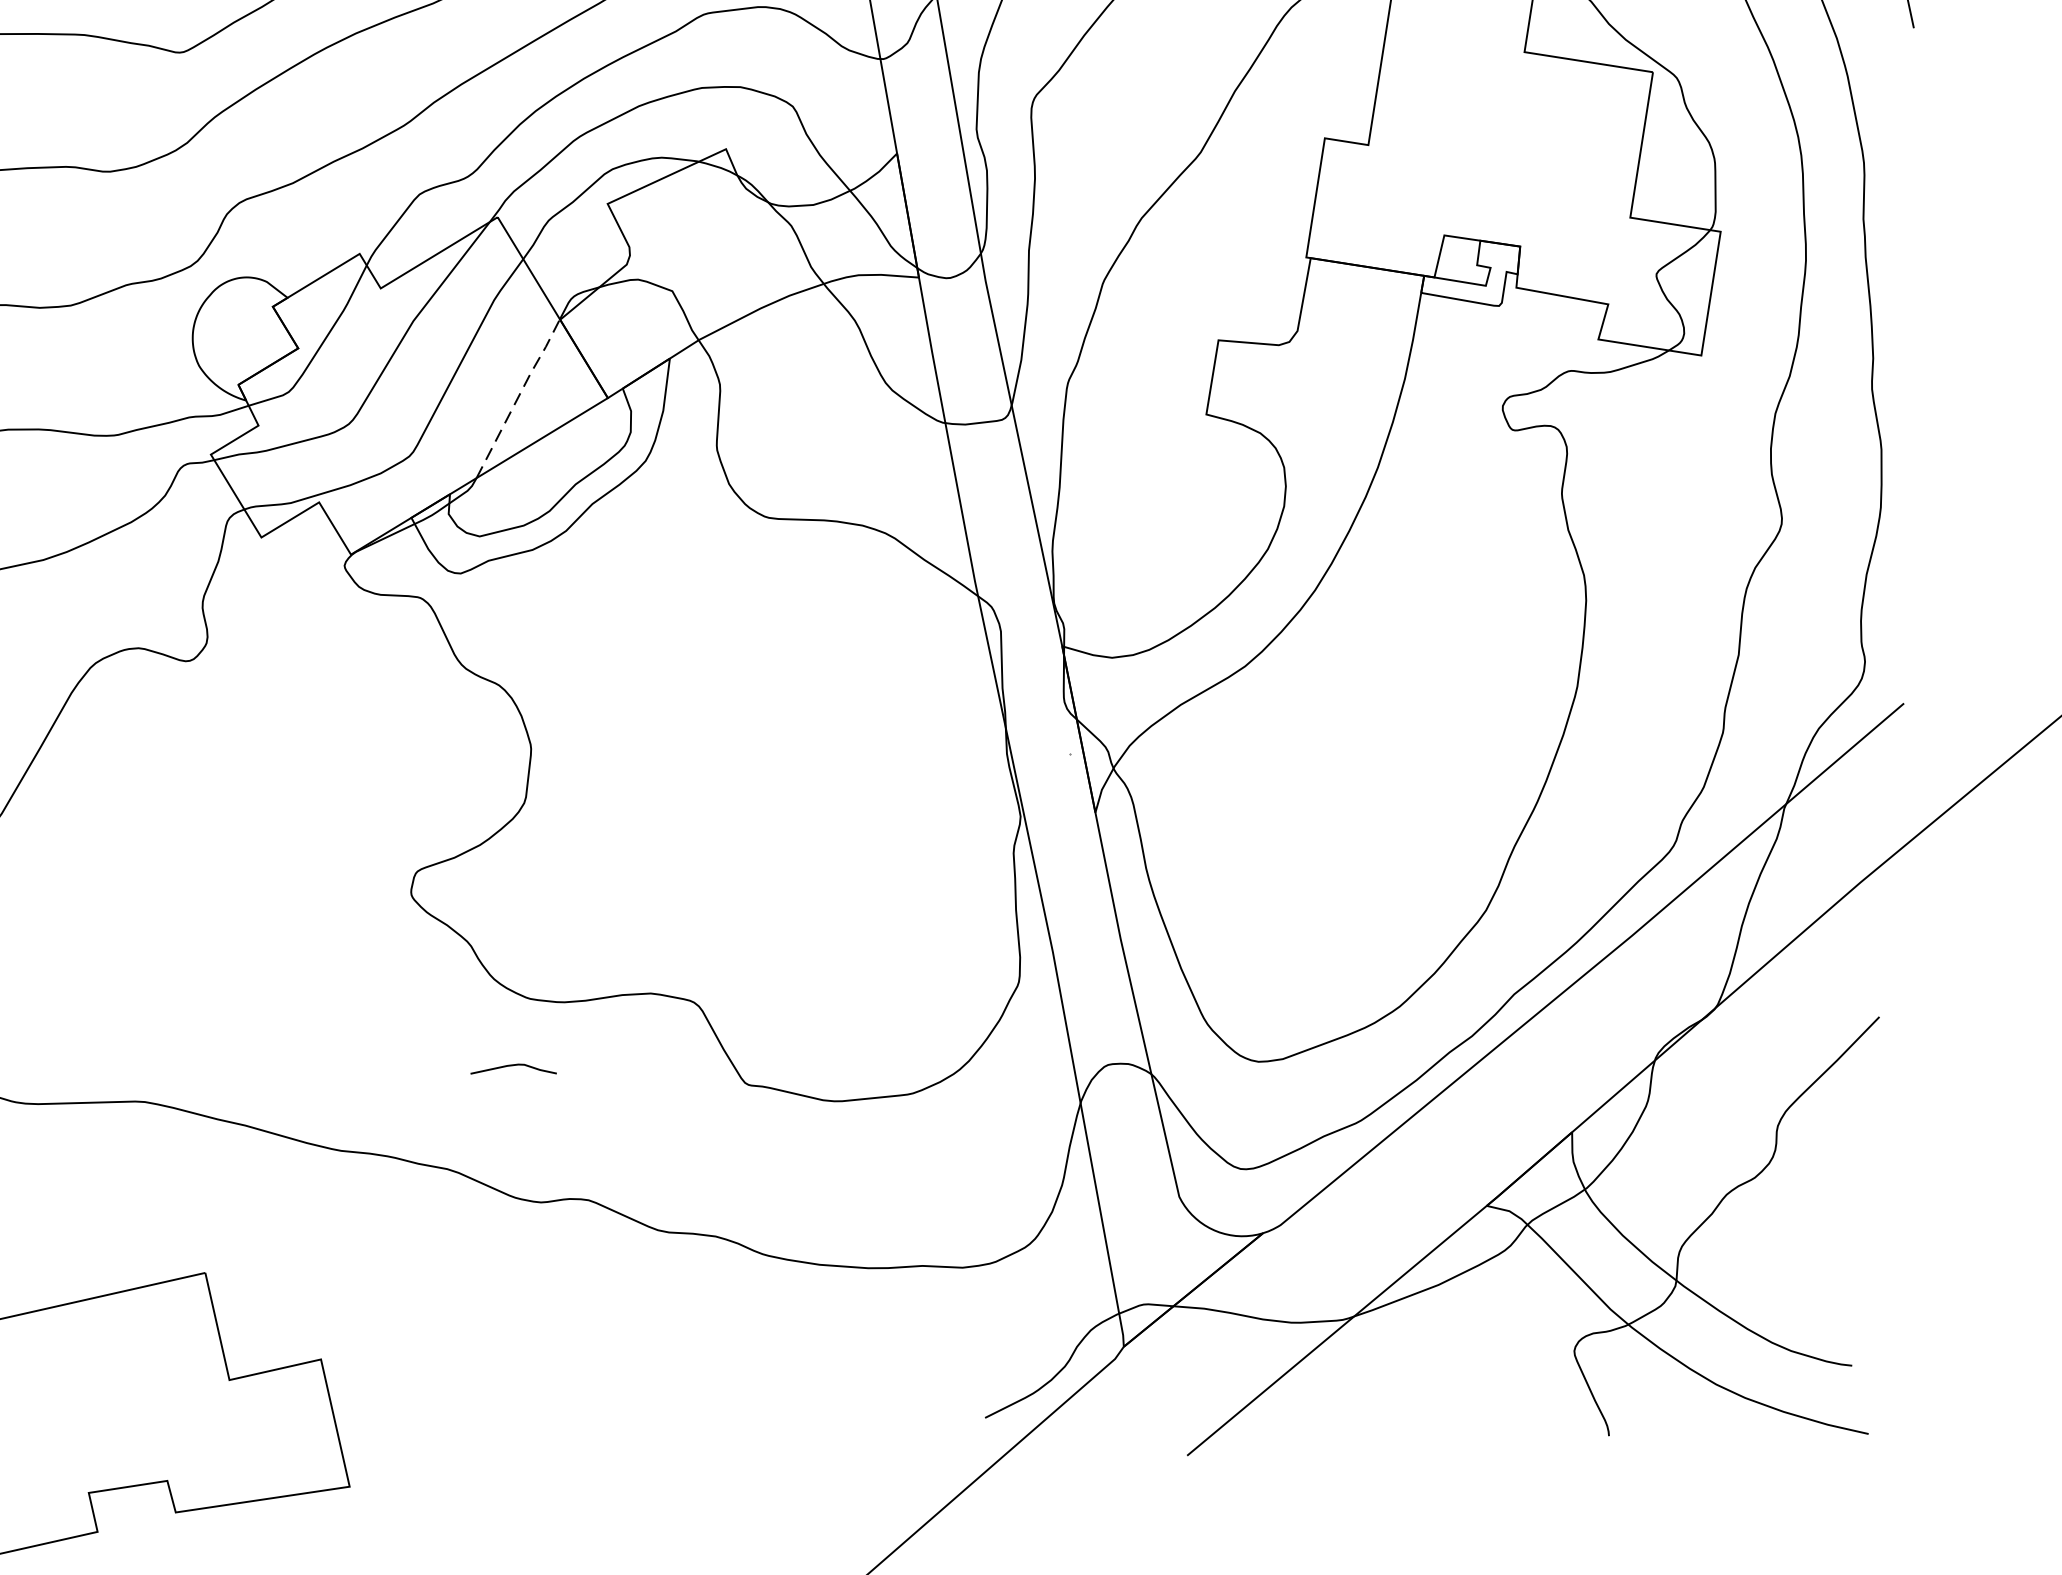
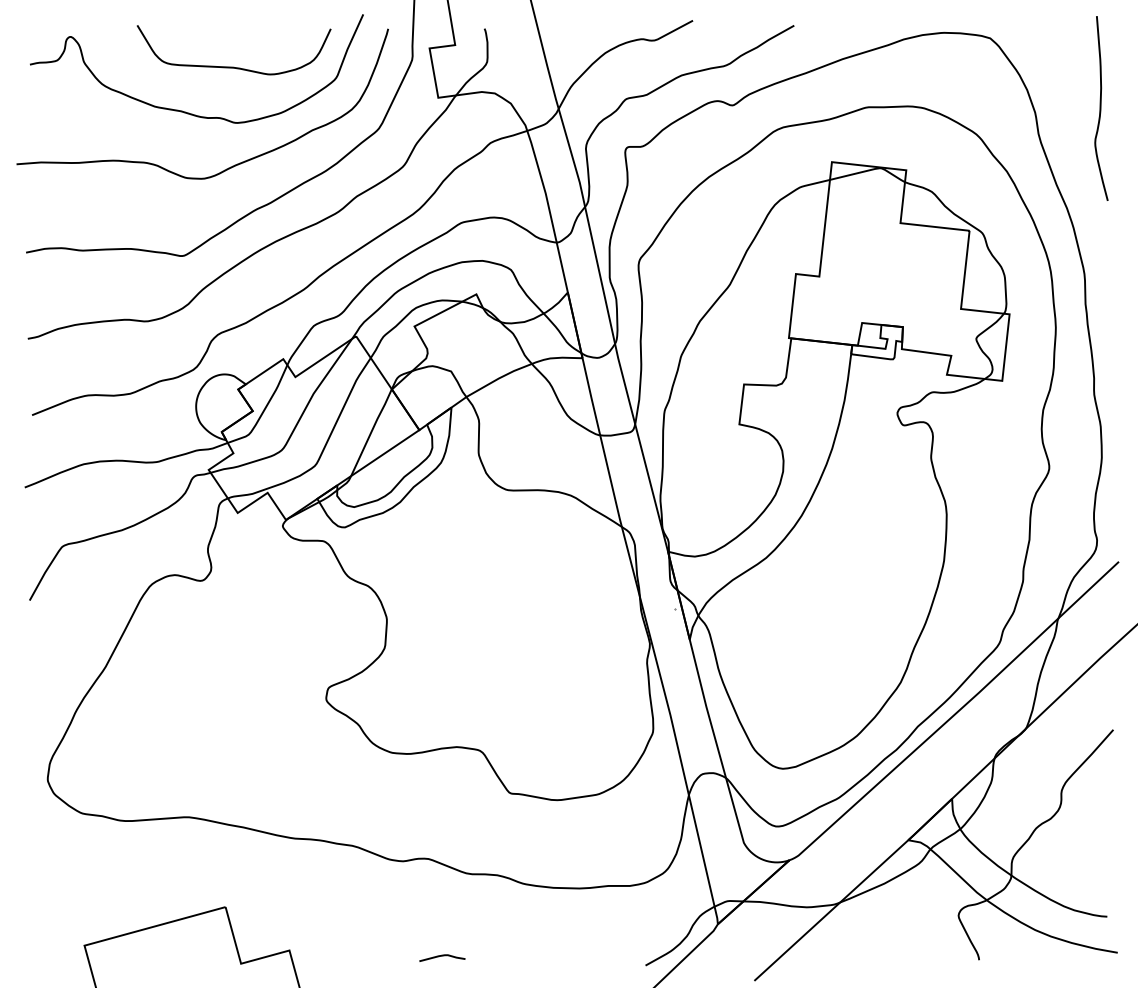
line: (520, 394) -> (372, 430), dashed -> solid
curve: (514, 1066) -> (442, 956), moved

